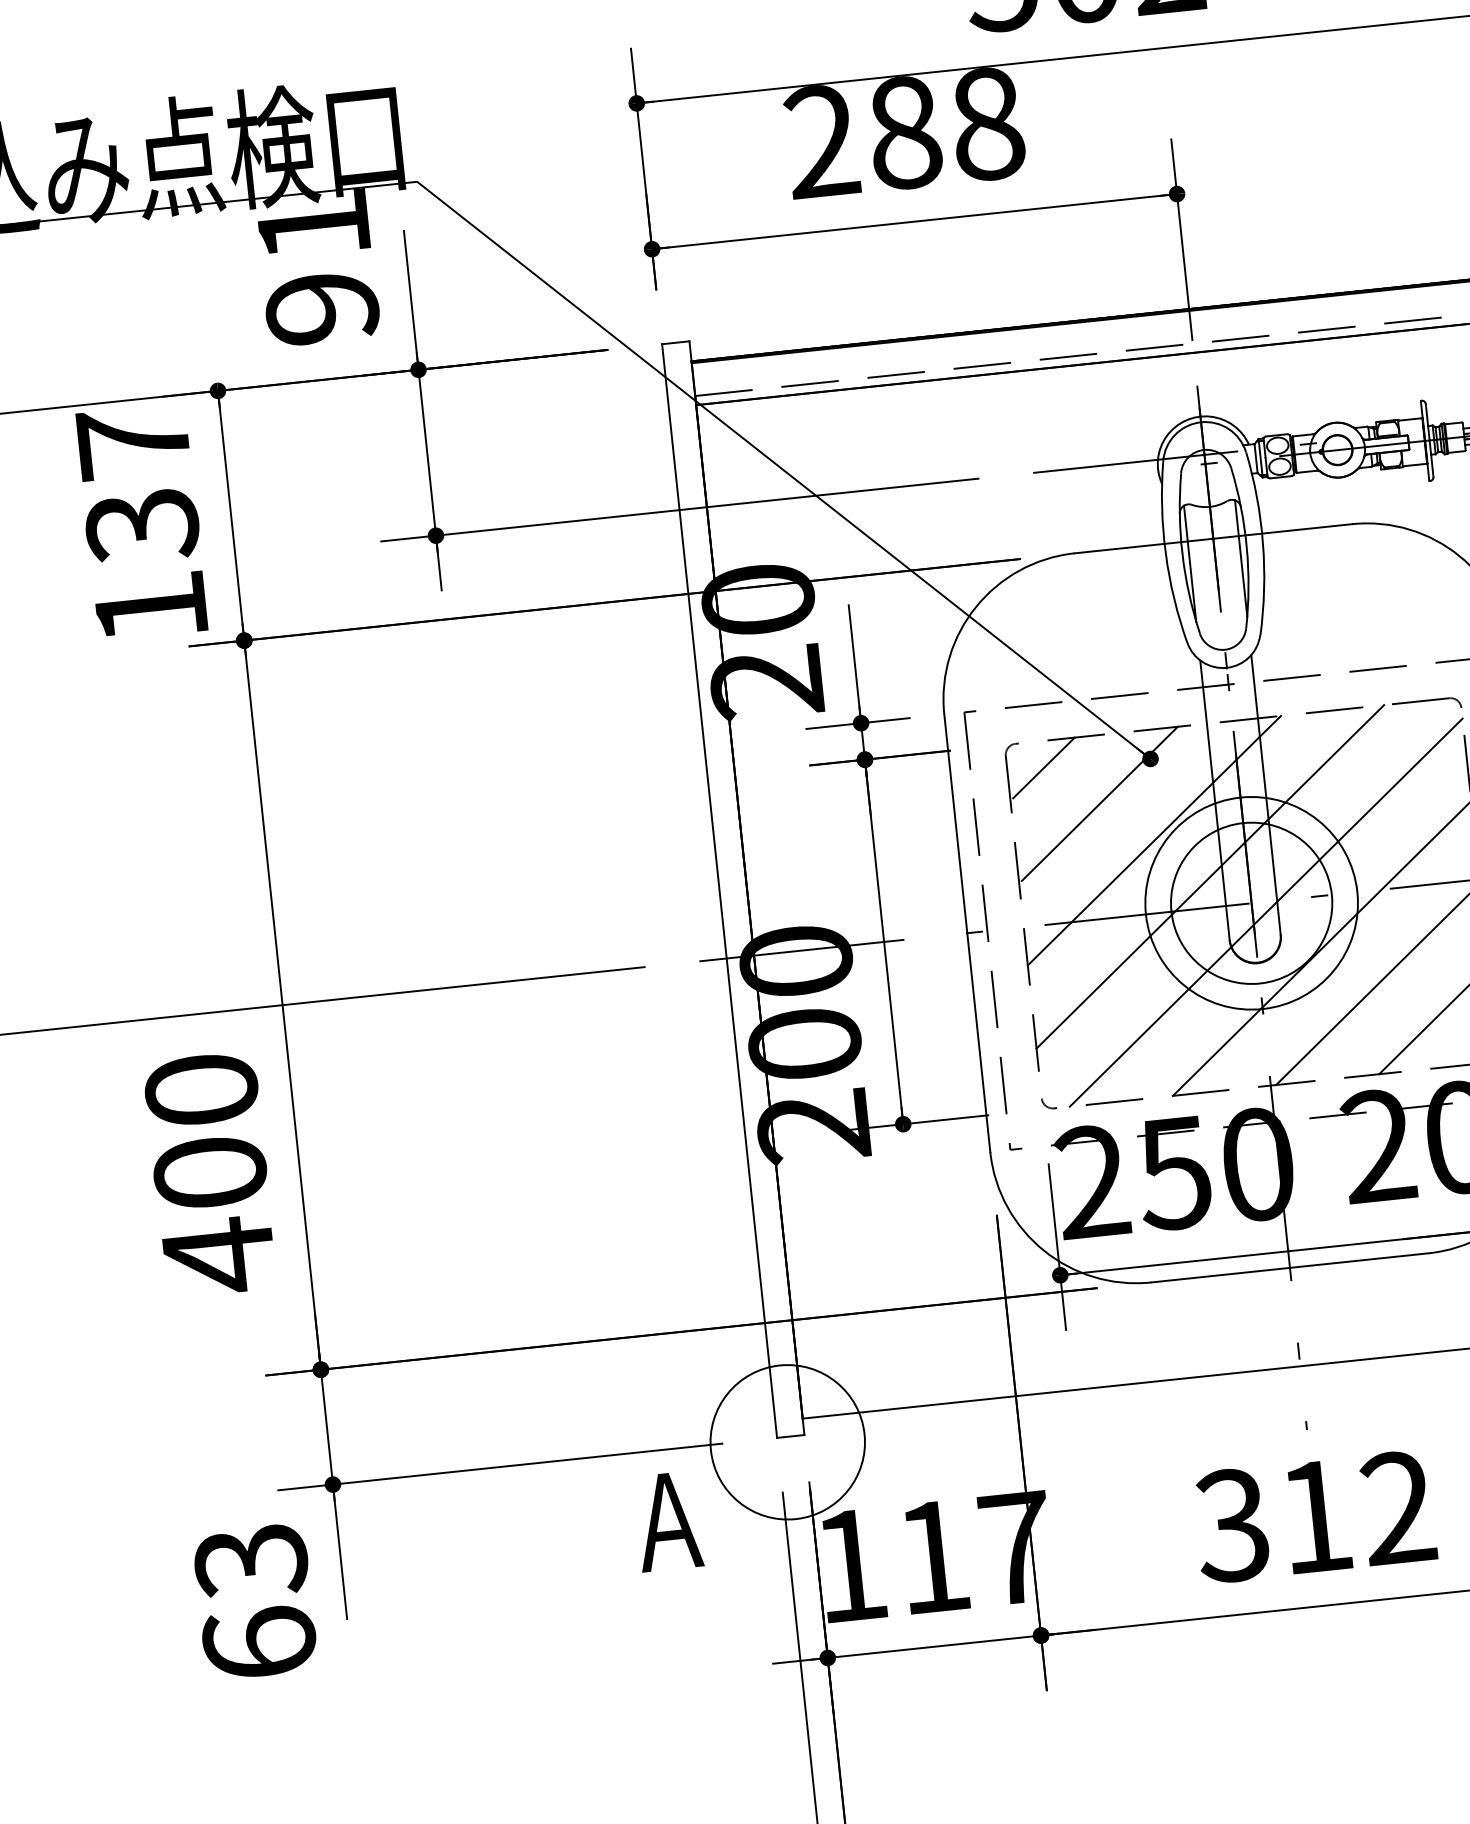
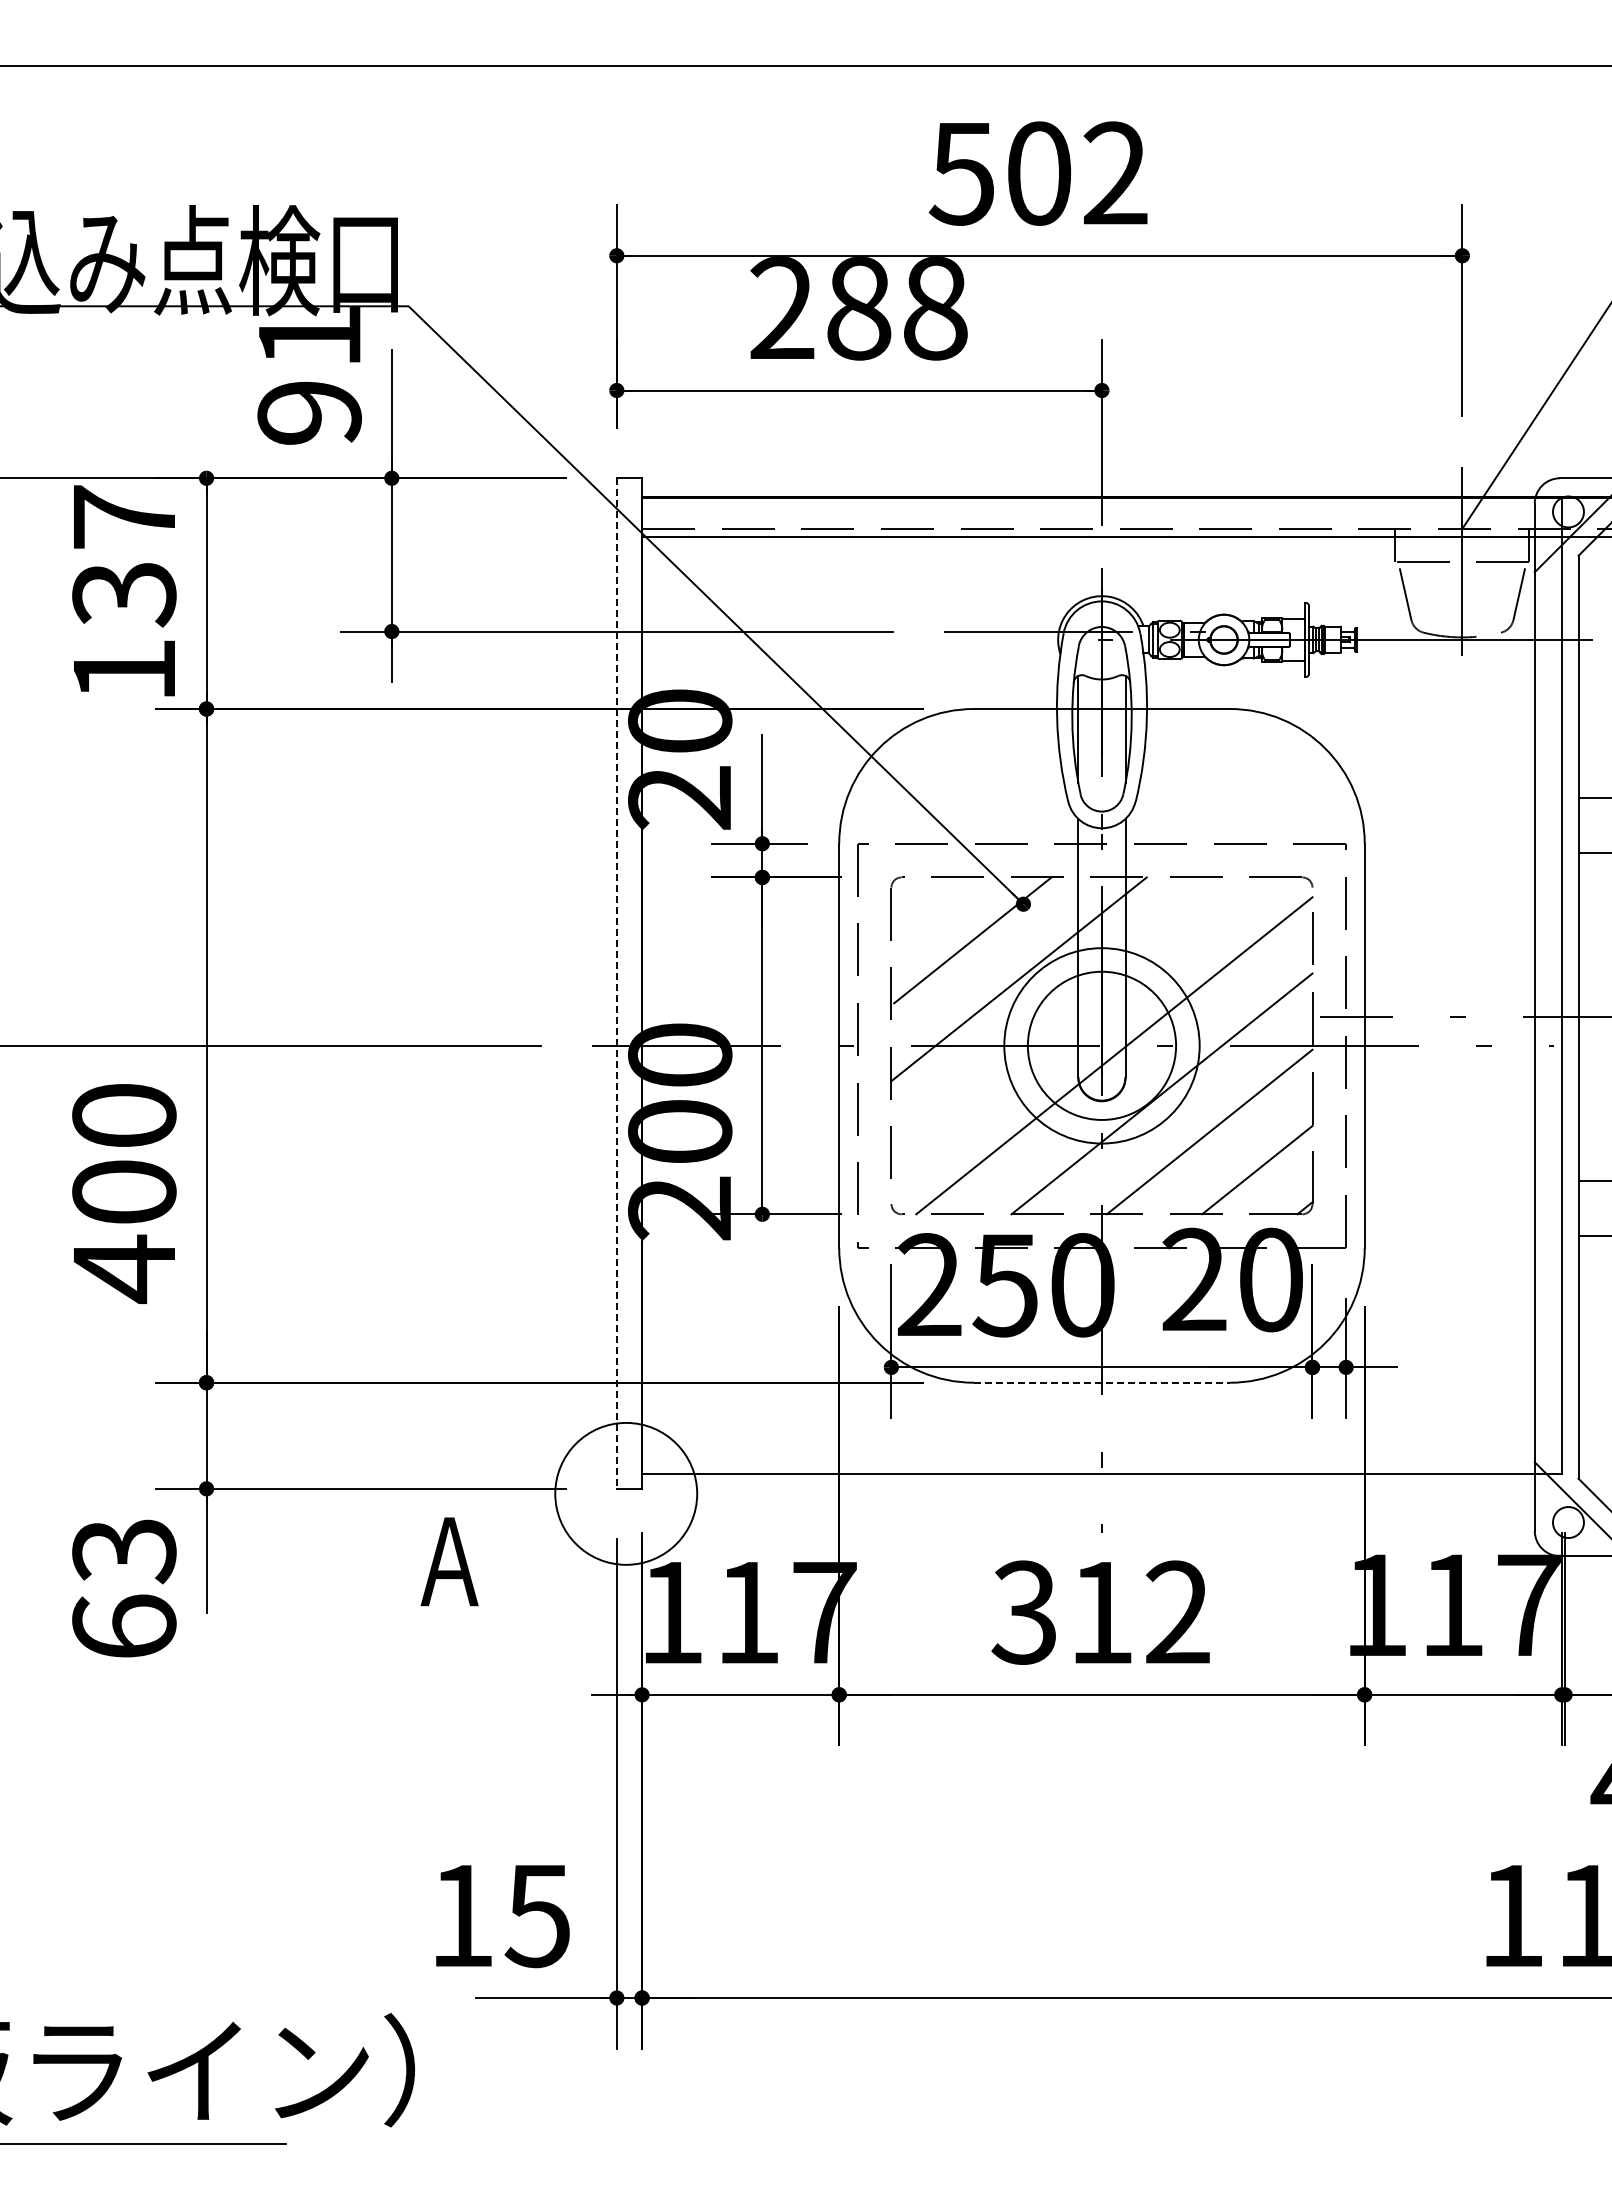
line: (1044, 767) -> (925, 901), removed
line: (1210, 876) -> (1066, 1017), removed
line: (719, 892) -> (616, 984), solid -> dashed
line: (1290, 1267) -> (1102, 1382), solid -> dashed
text: (668, 1521) -> (449, 1561), moved

